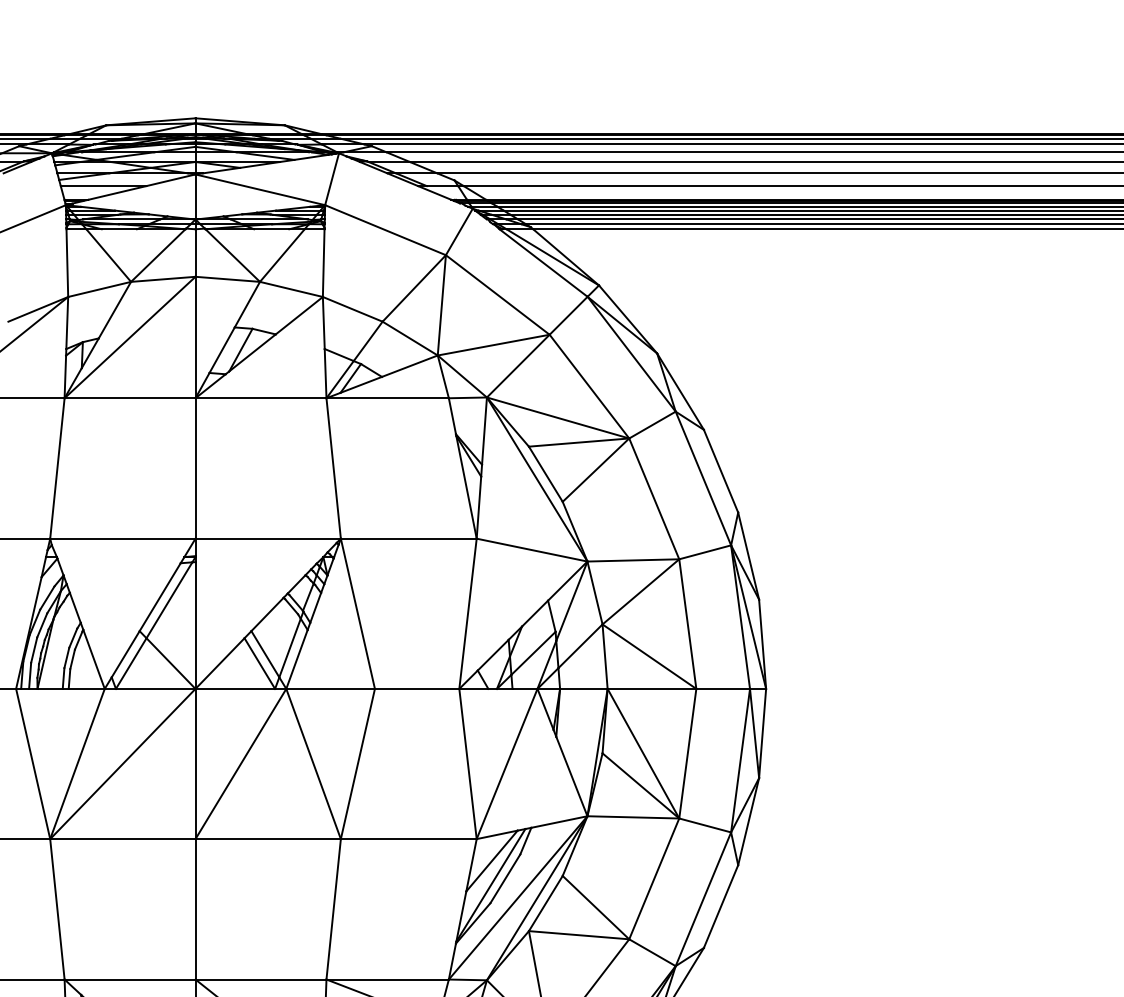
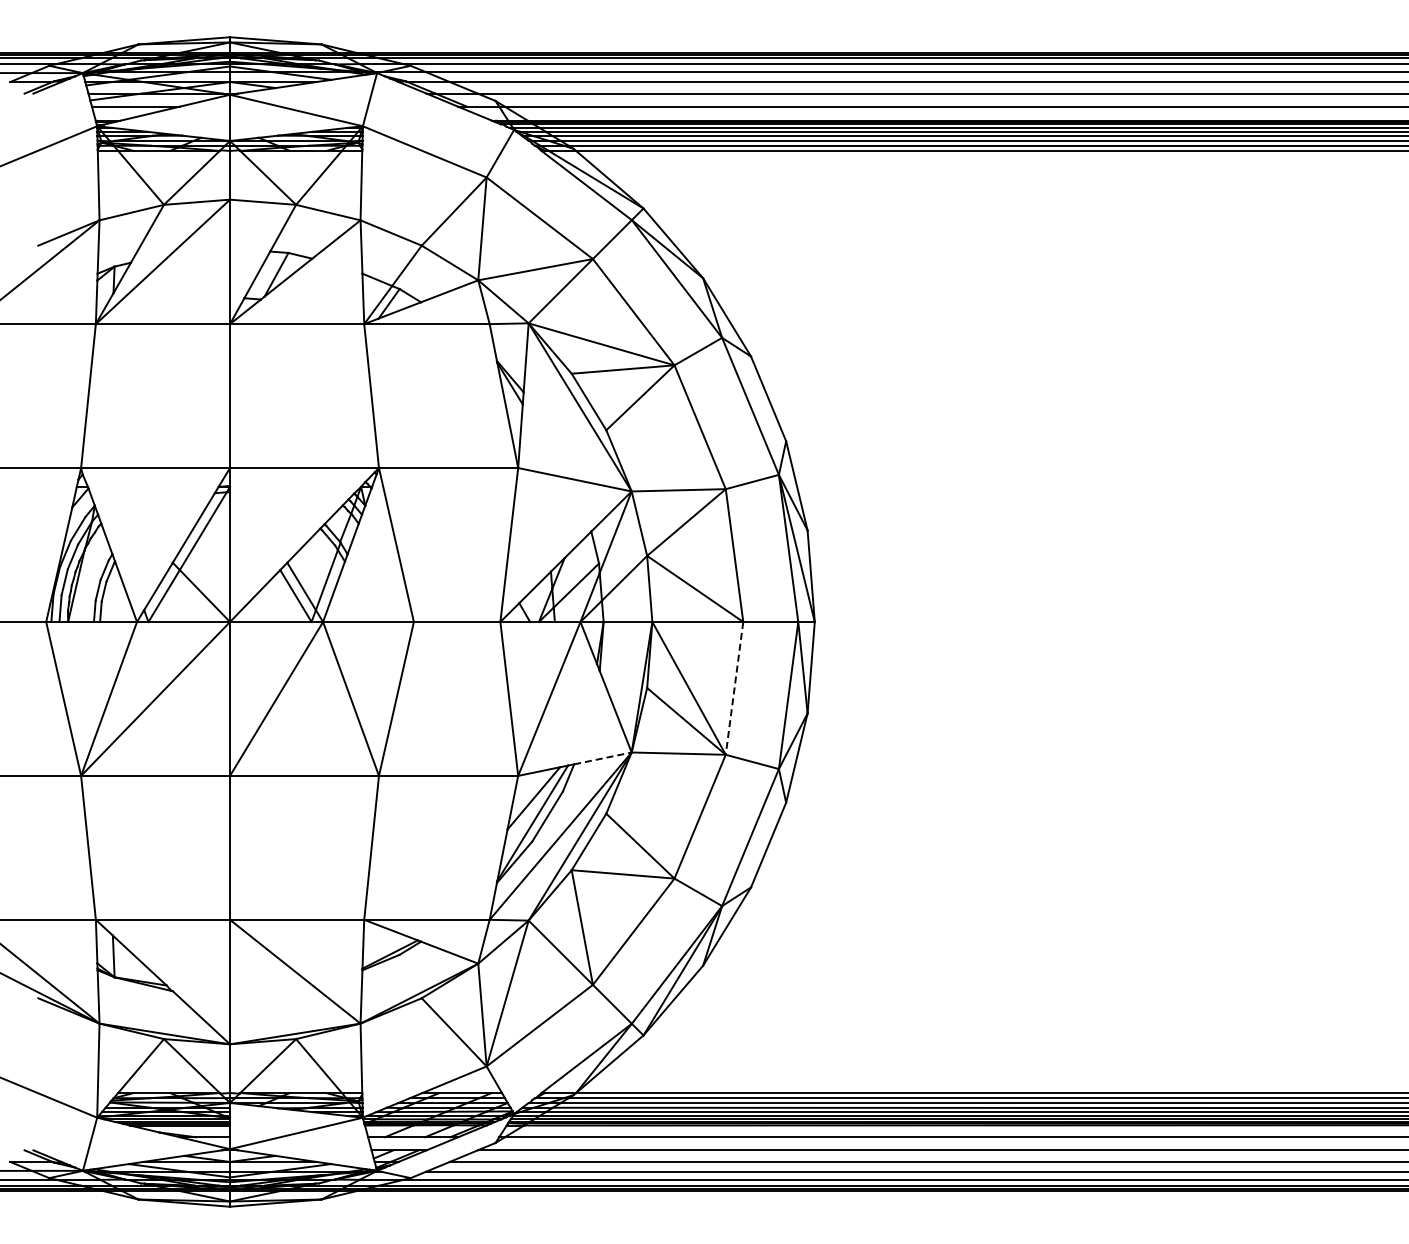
line: (687, 753) -> (734, 688), solid -> dashed
line: (559, 822) -> (603, 758), solid -> dashed

